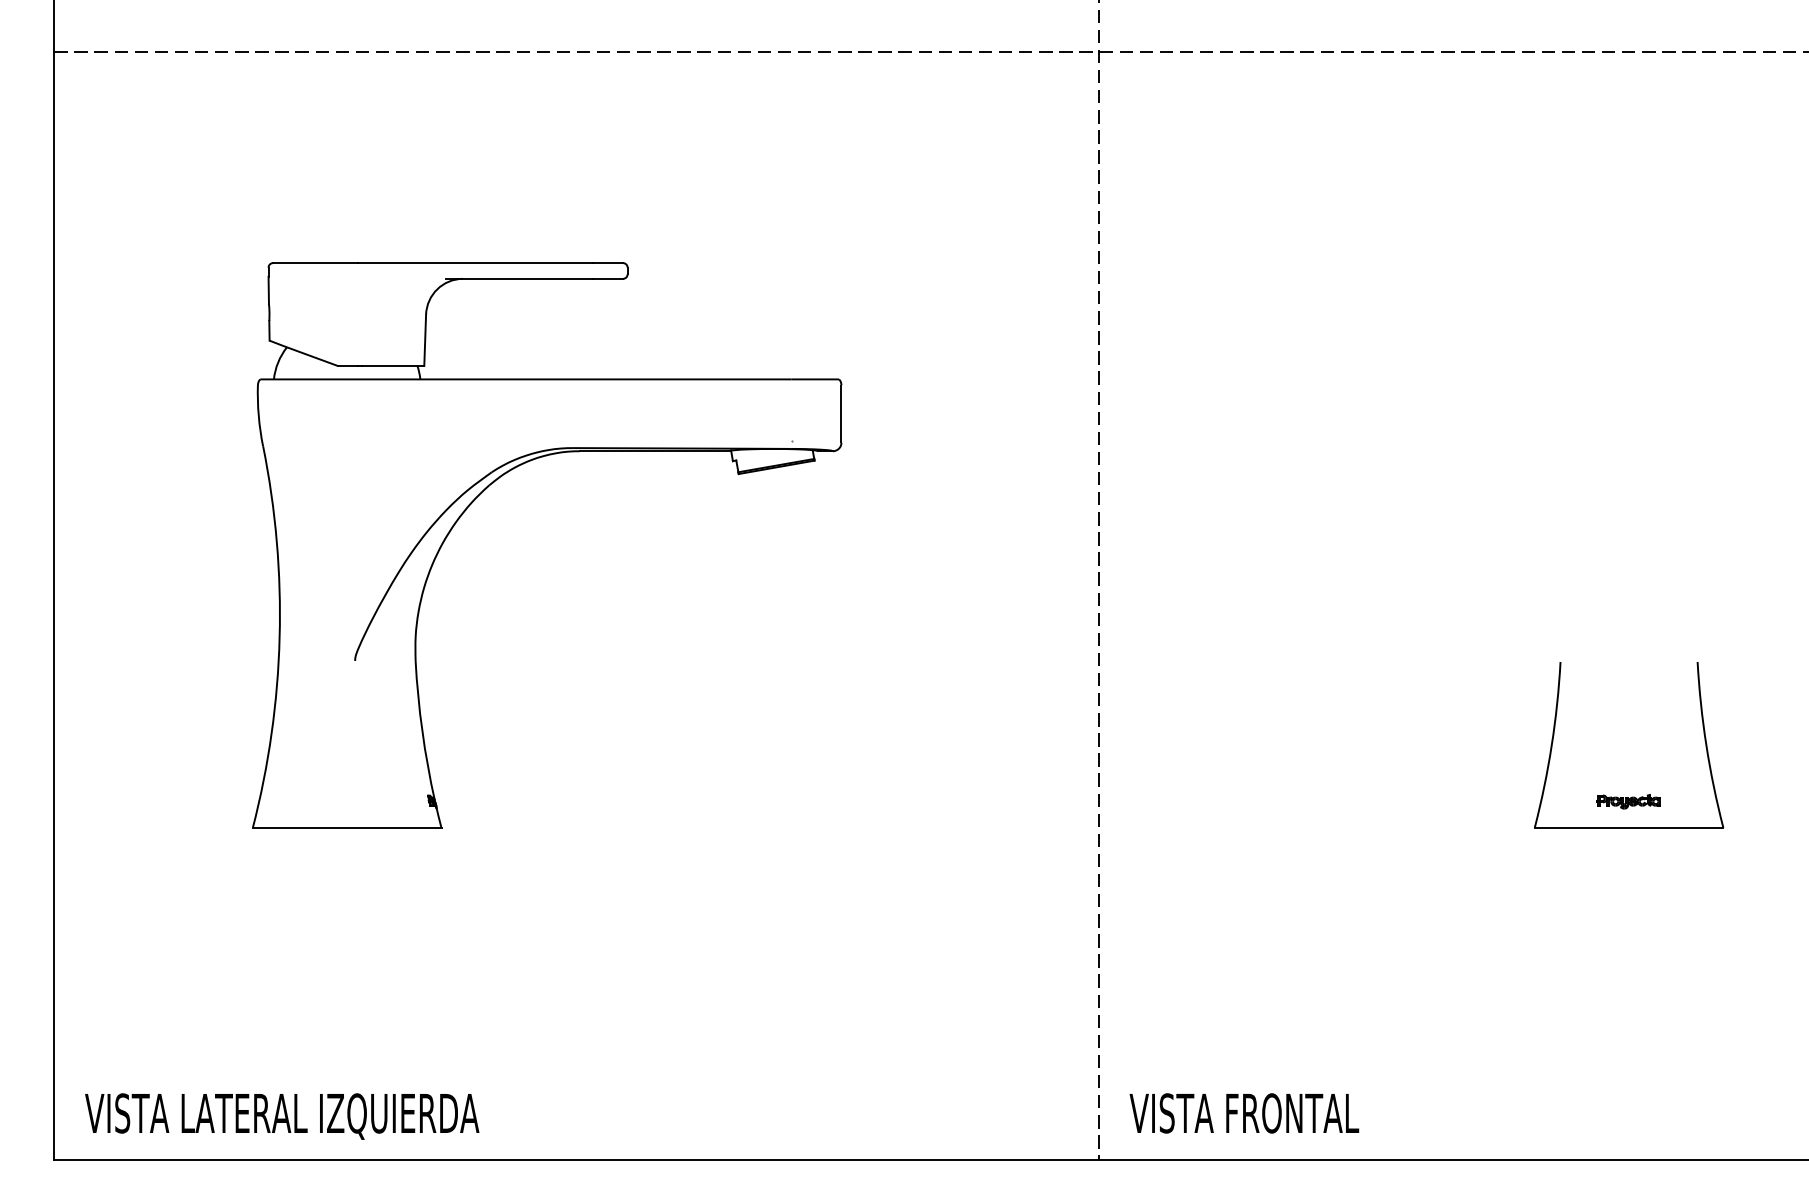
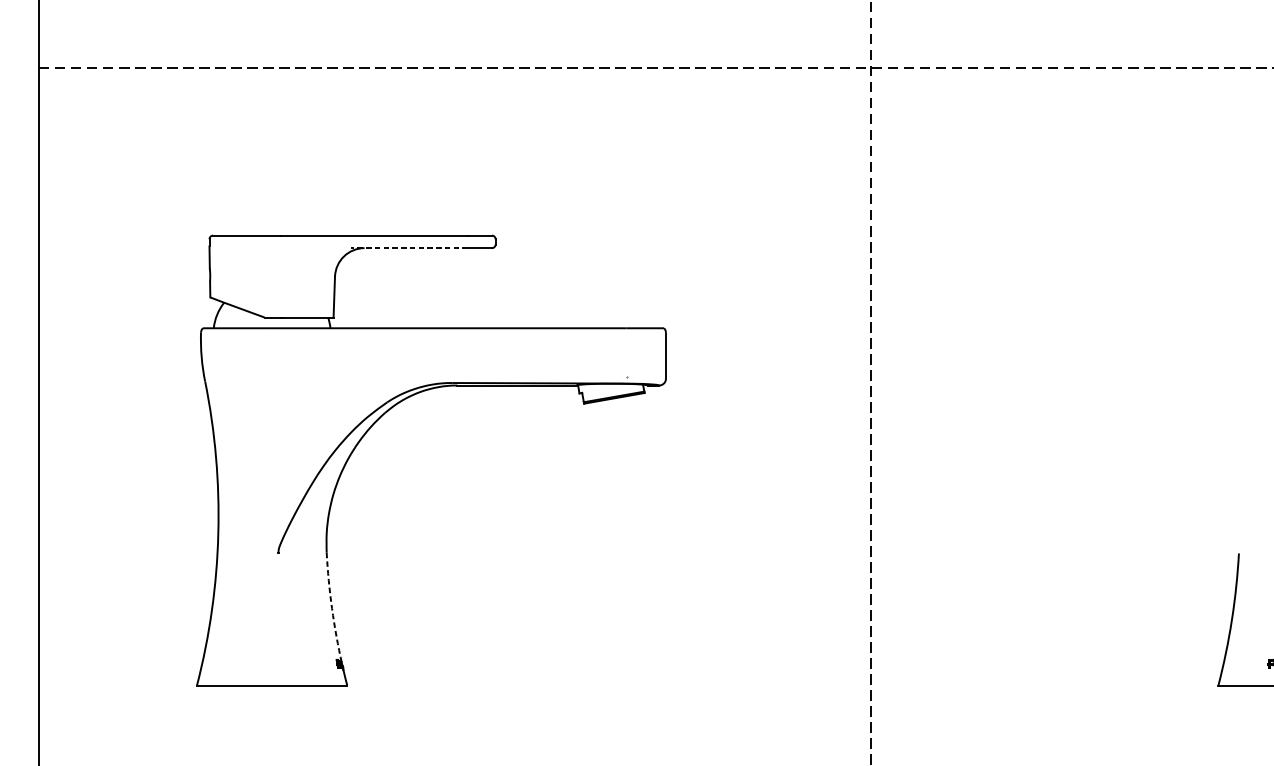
line: (519, 278) -> (409, 247), solid -> dashed
arc: (422, 731) -> (332, 608), solid -> dashed

